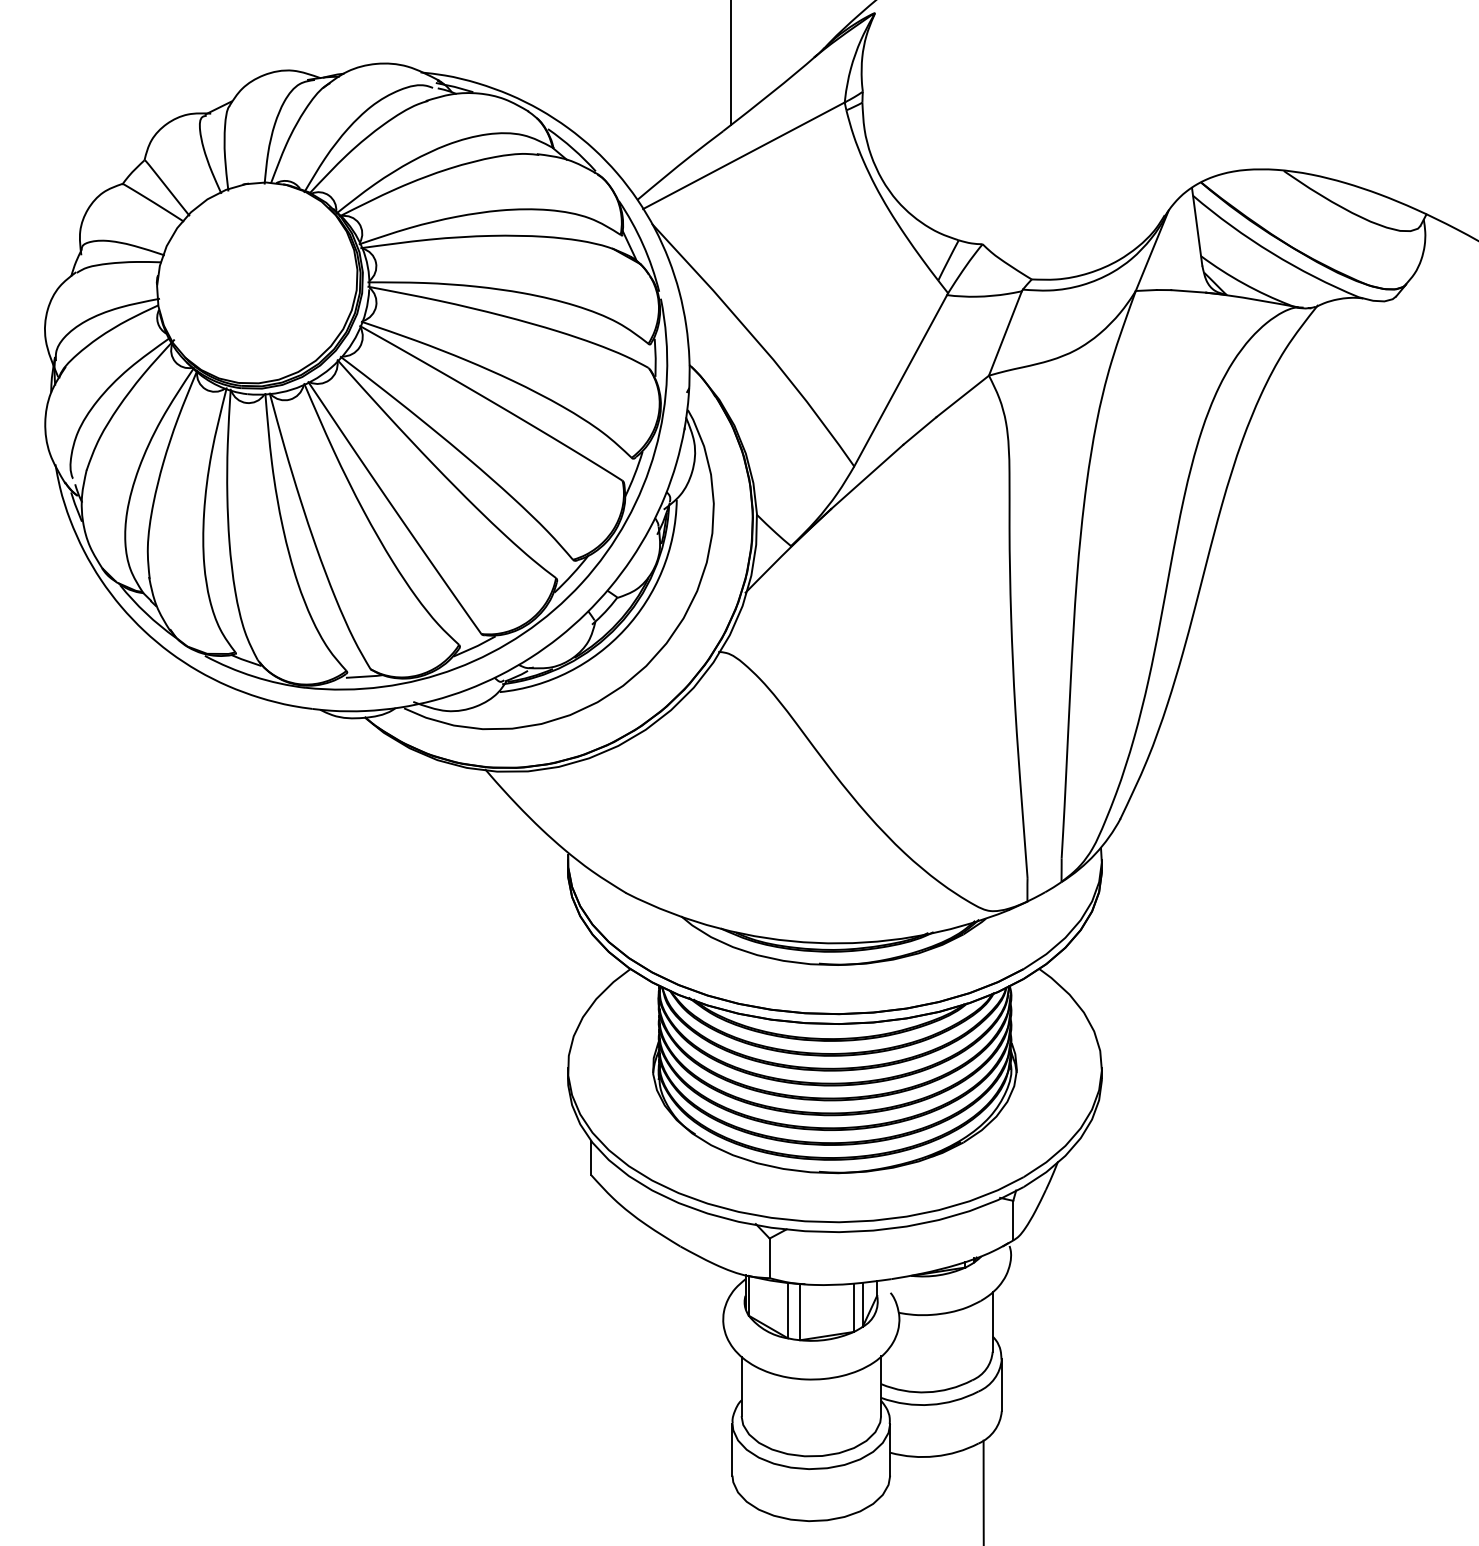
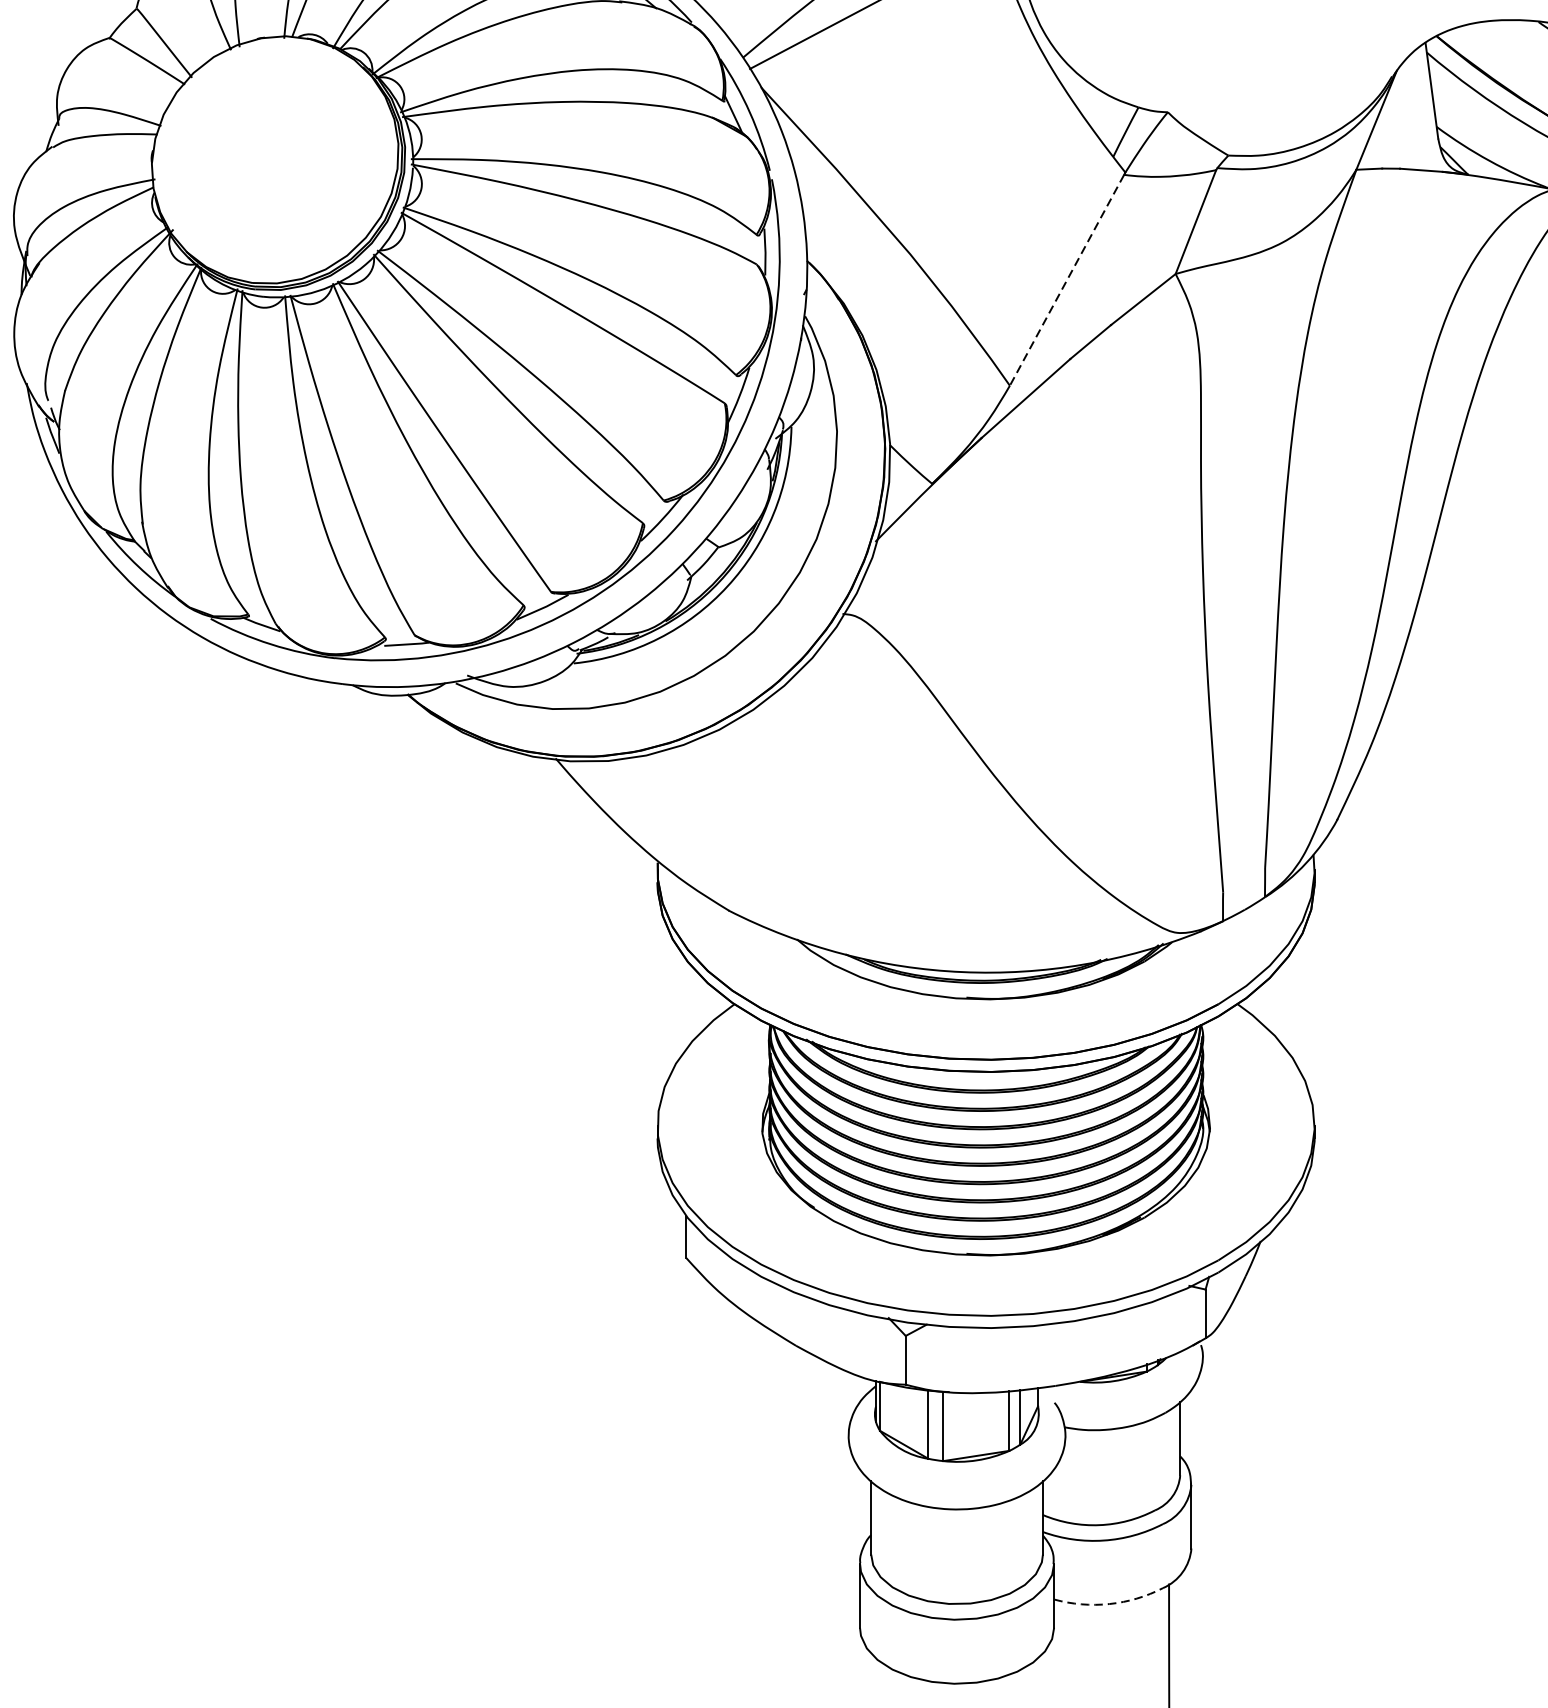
line: (900, 381) -> (1066, 281), solid -> dashed
arc: (935, 1456) -> (1109, 1604), solid -> dashed

